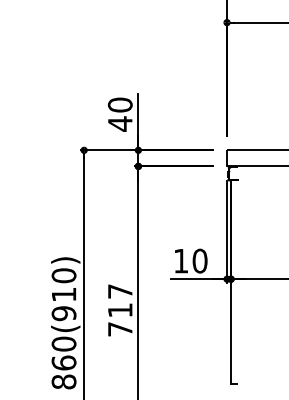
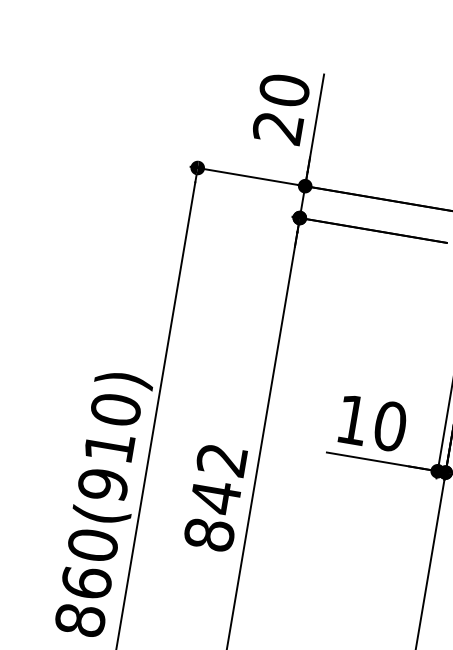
text: (119, 123) -> (276, 126), 40 -> 20
text: (119, 310) -> (214, 497), 717 -> 842

